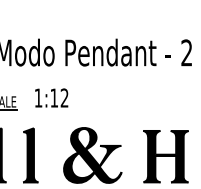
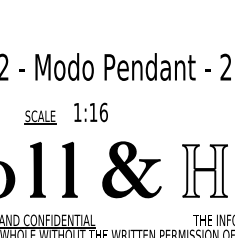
text: (64, 98) -> (103, 112), 1:12 -> 1:16
fill: (165, 156) -> (204, 170), removed

